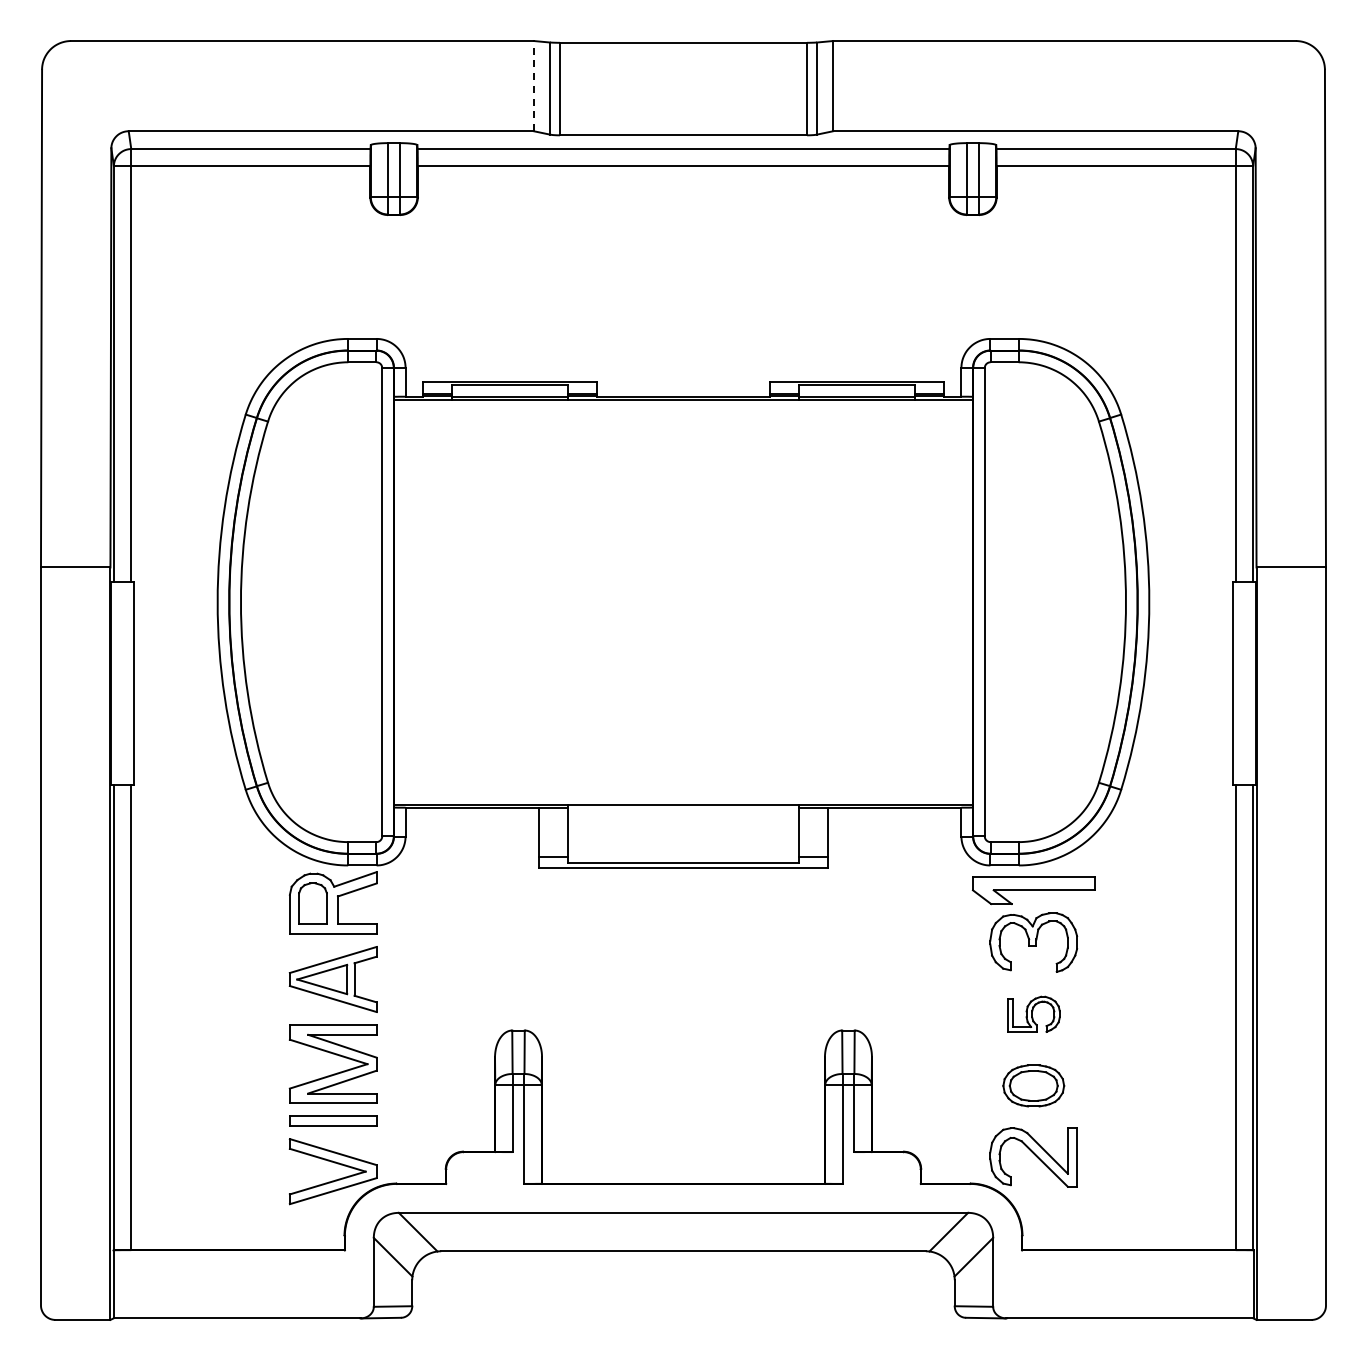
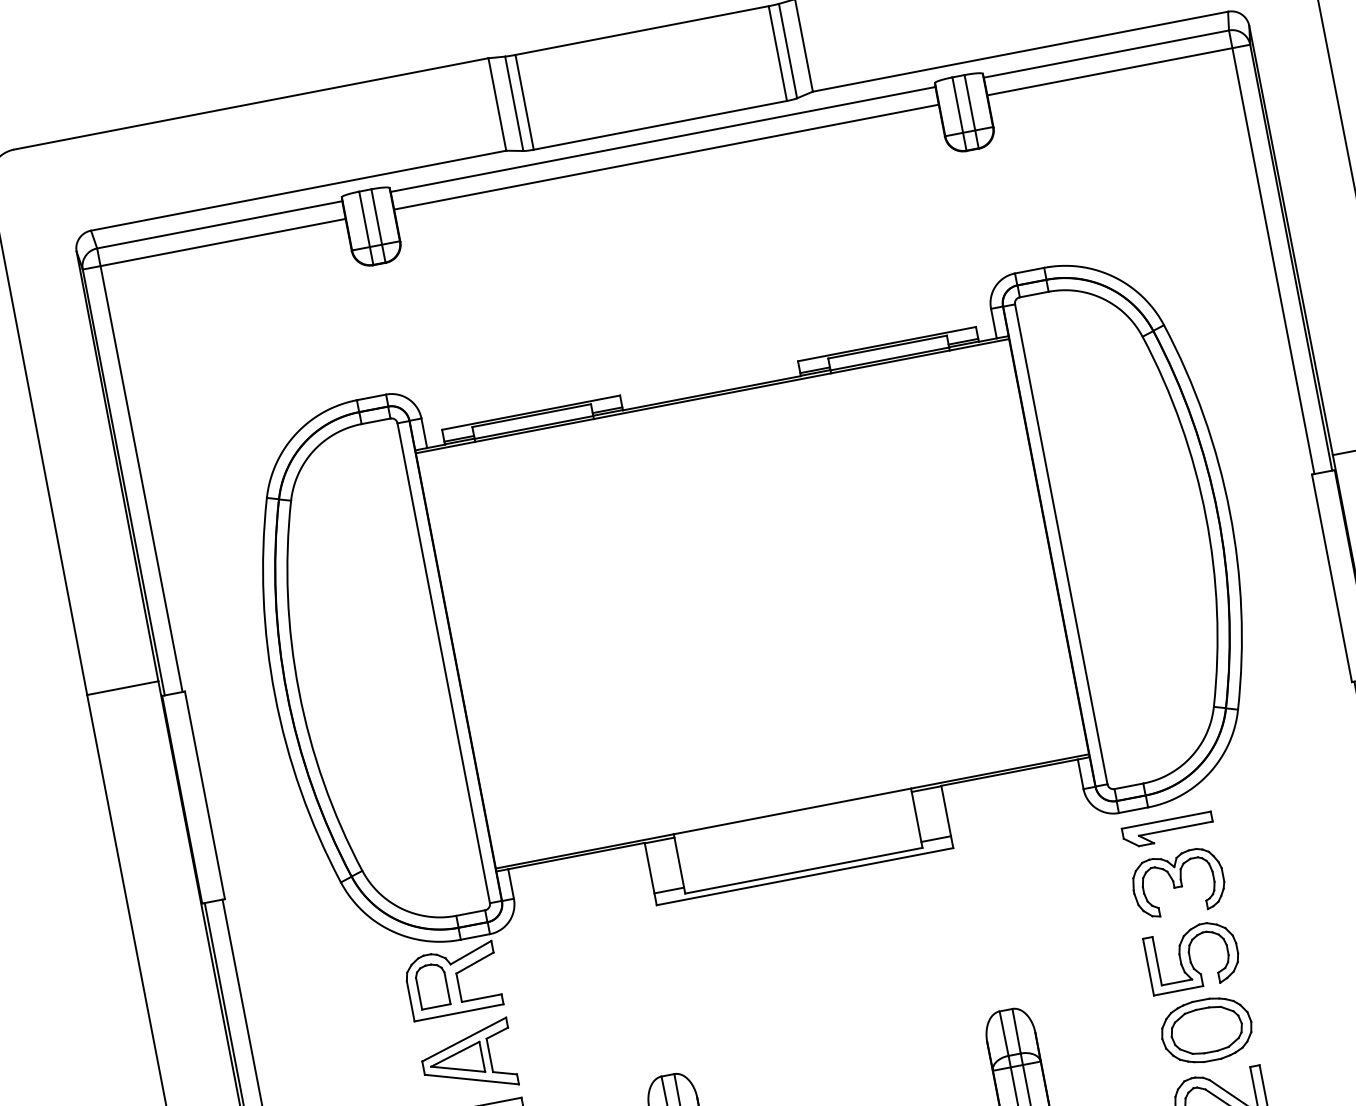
line: (533, 85) -> (496, 103), dashed -> solid
part: (1033, 890) -> (1168, 830), size x0.71
part: (1033, 1014) -> (1192, 957), size x1.67
part: (1033, 1085) -> (1206, 1030), size x1.43

